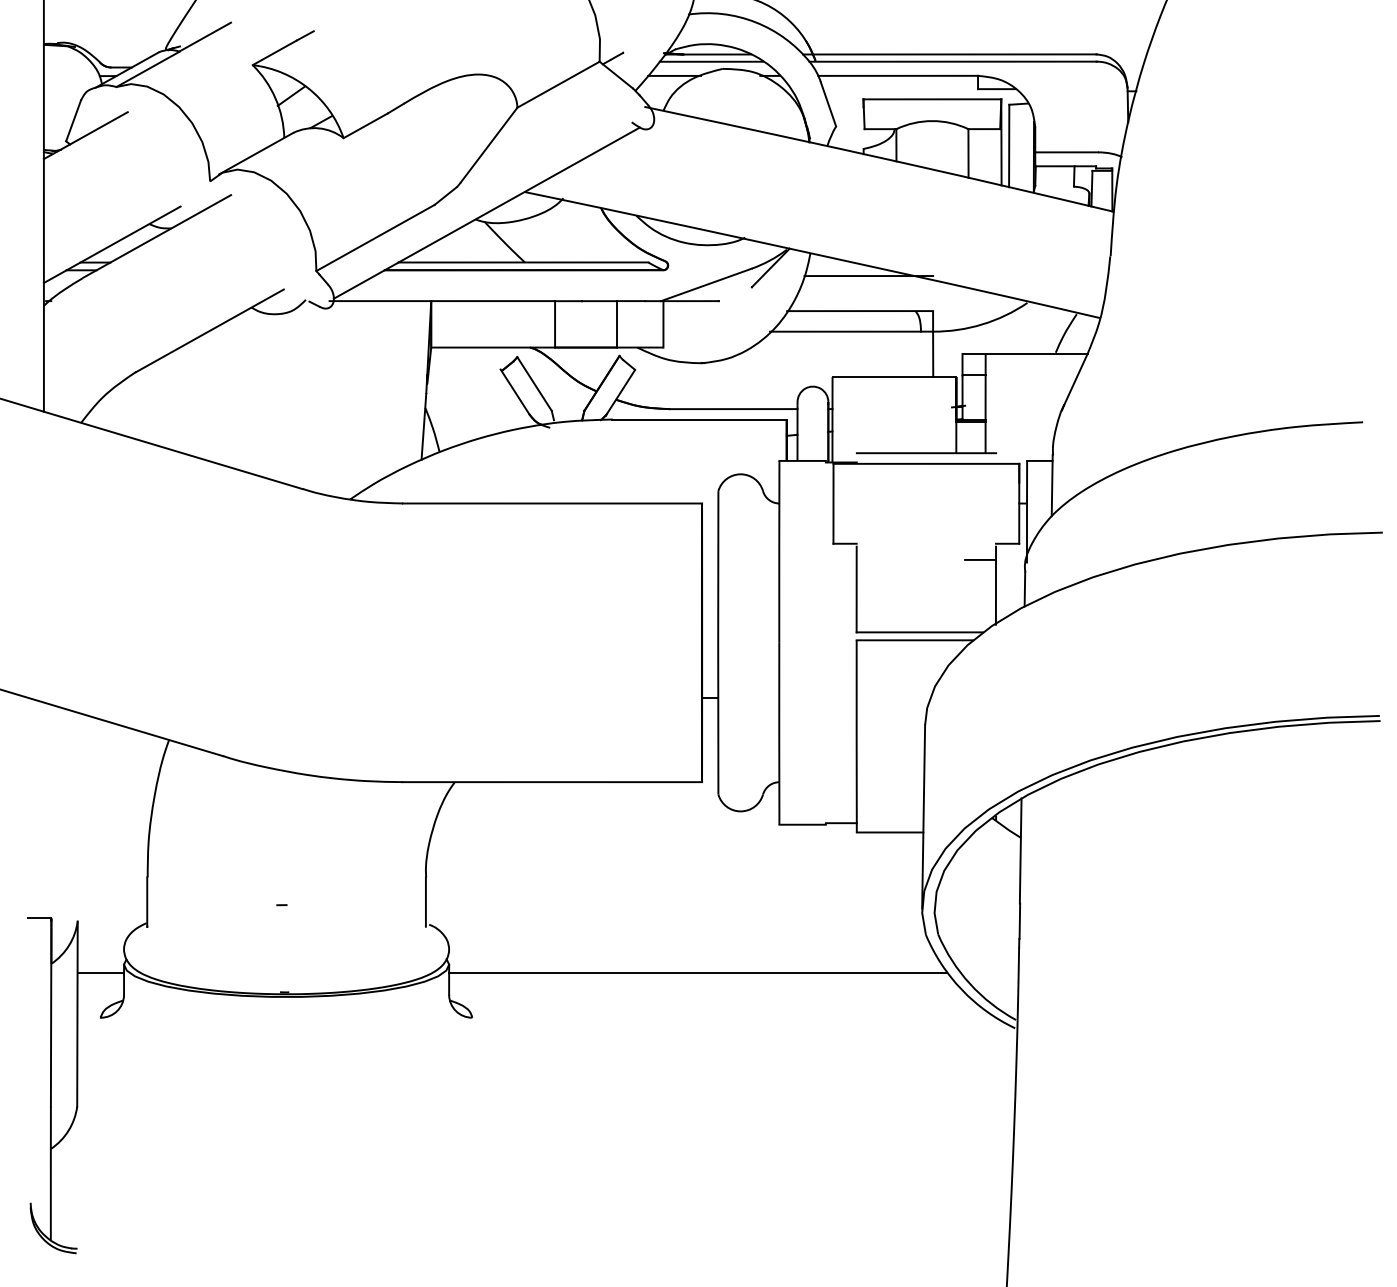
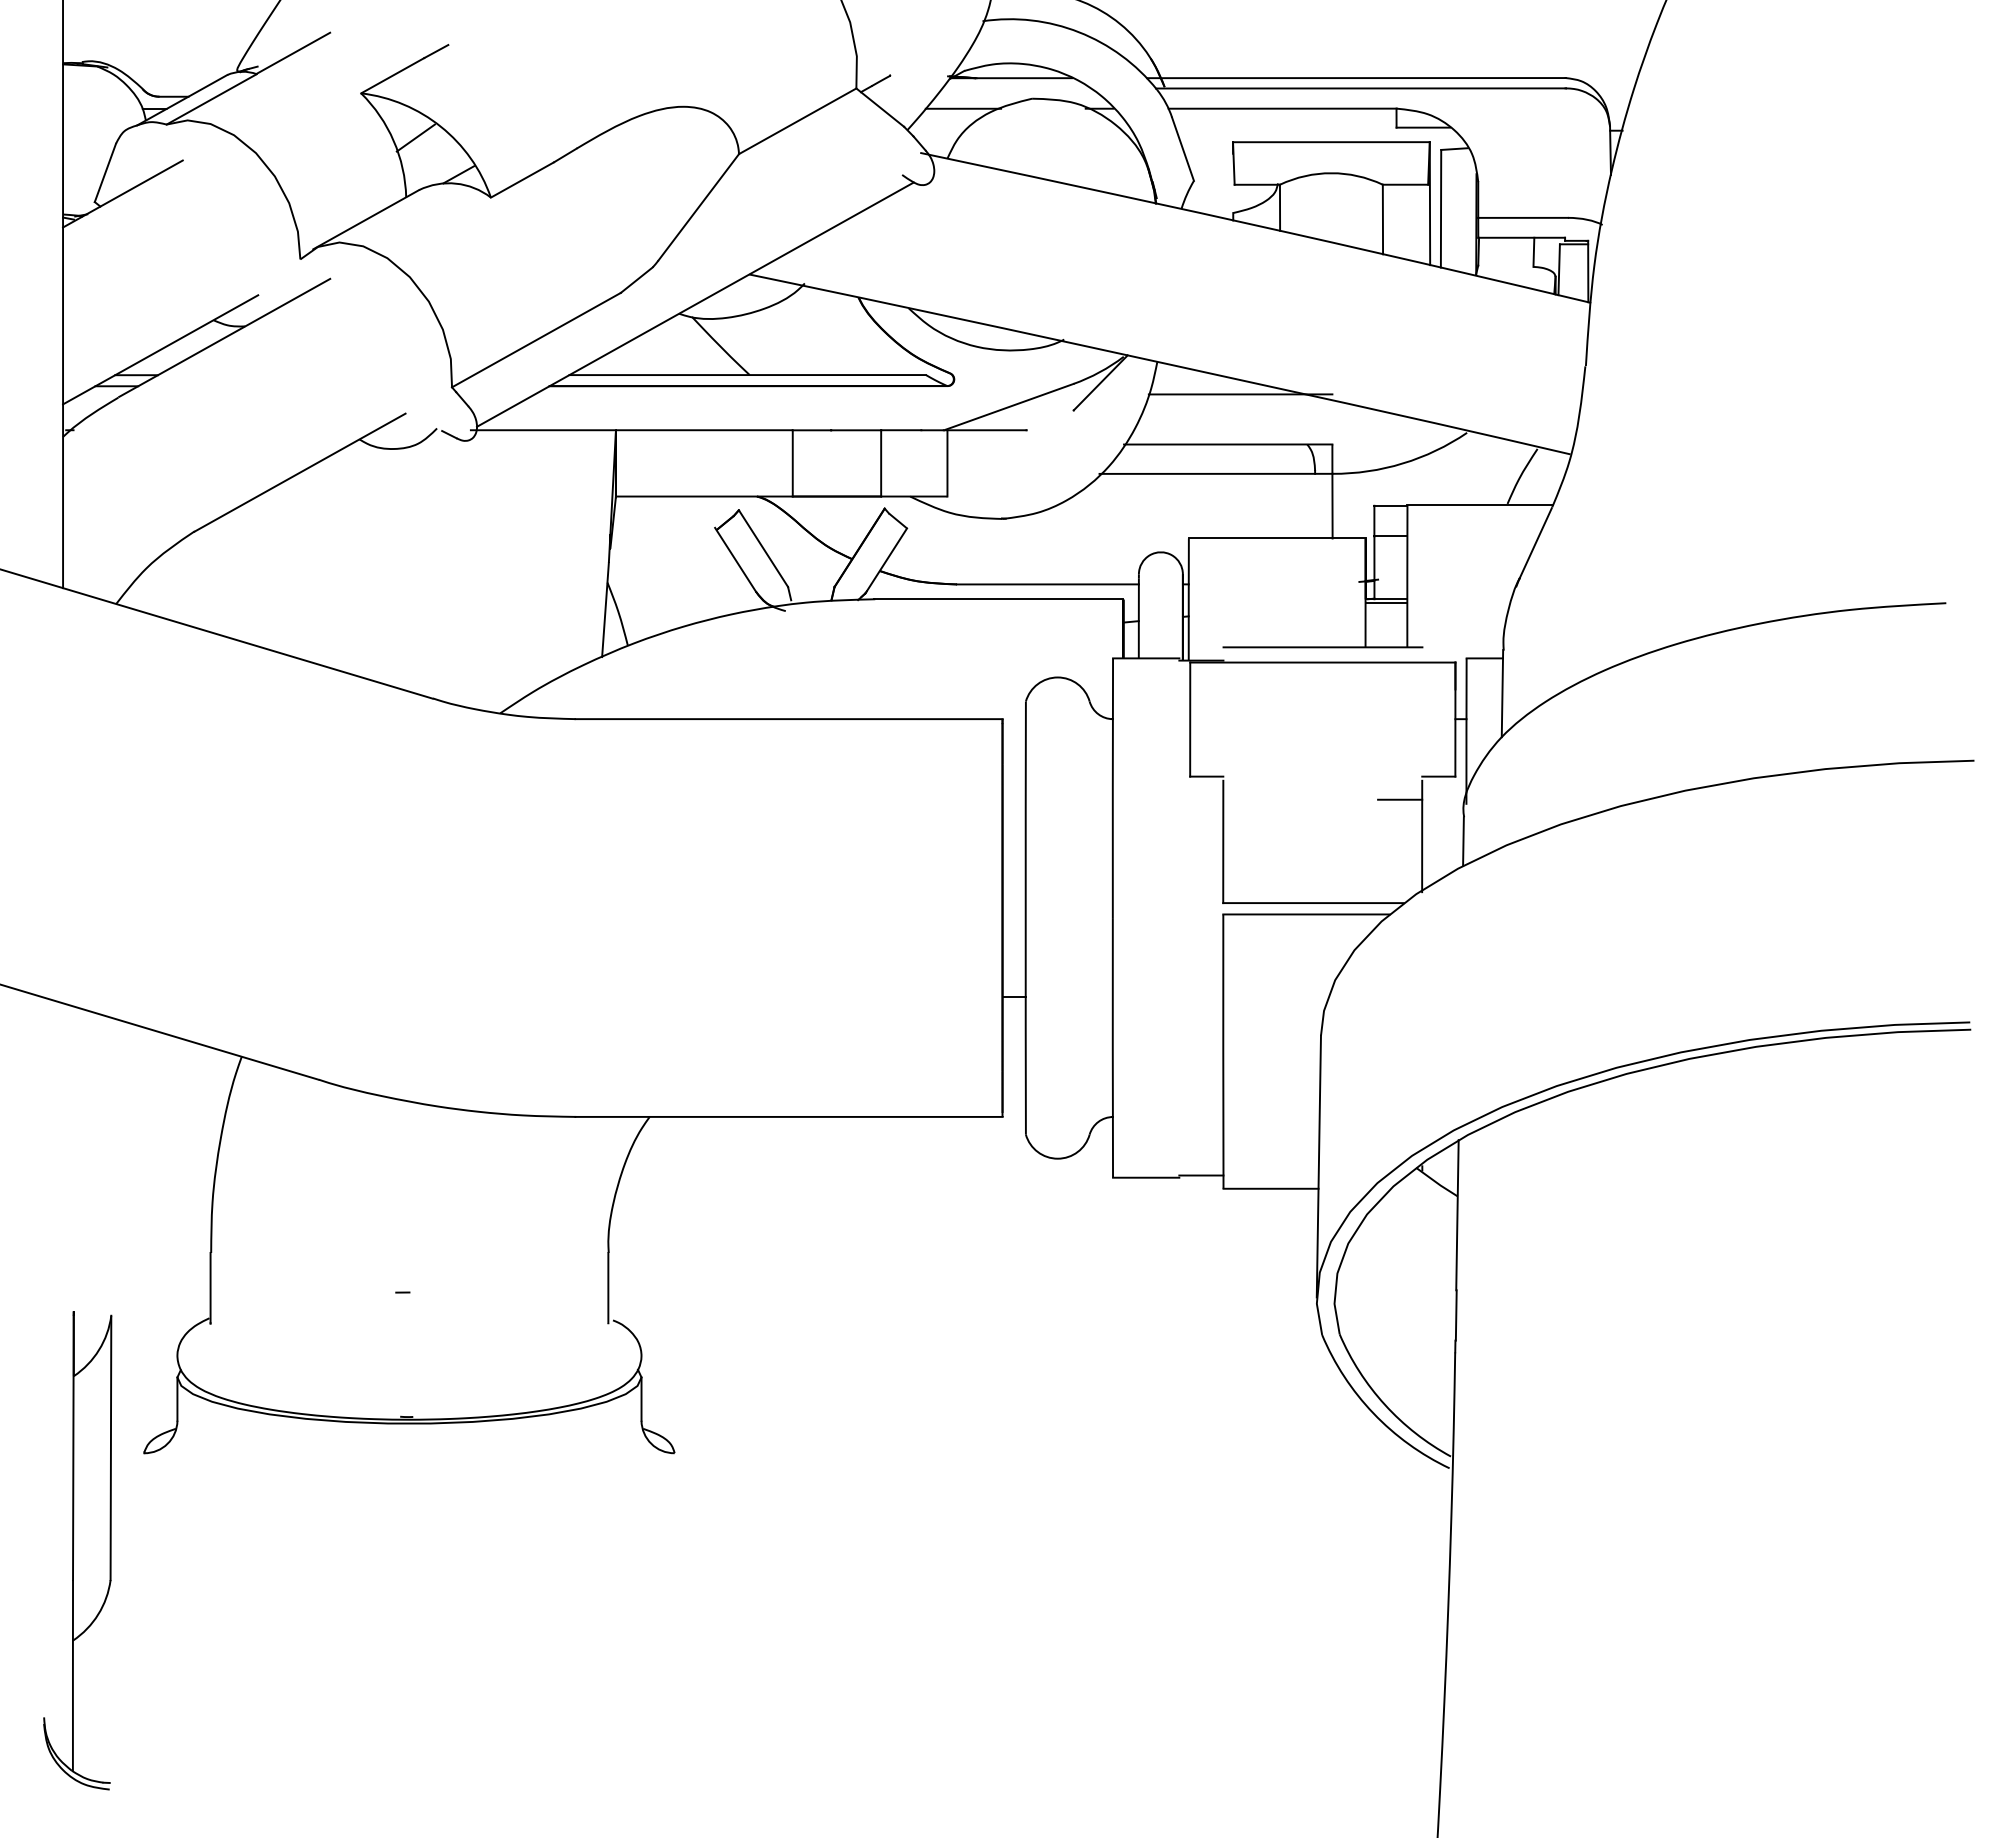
line: (711, 61) -> (1015, 88), removed
line: (39, 918) -> (56, 1311), removed
line: (100, 972) -> (144, 1388), removed
line: (697, 972) -> (996, 1388), removed

